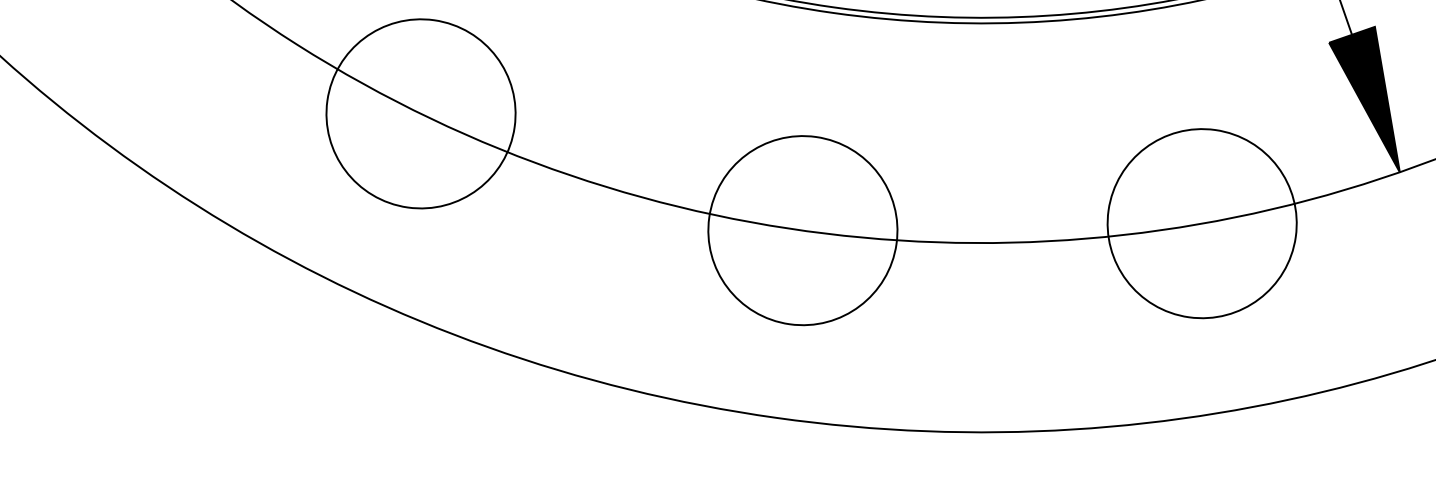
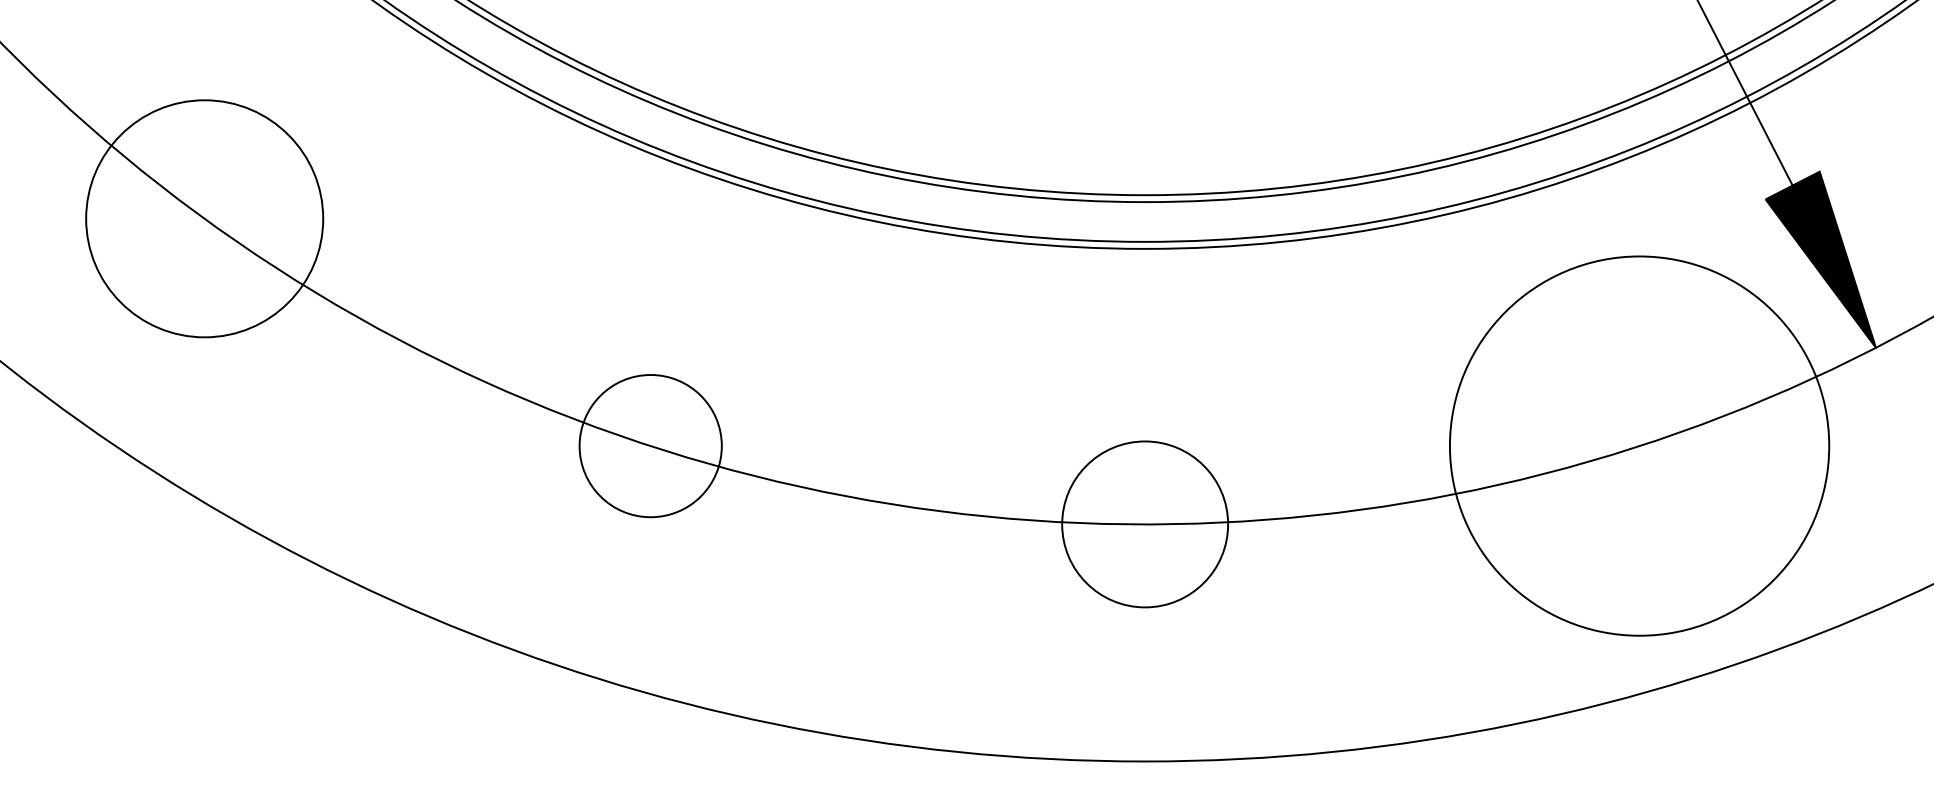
circle: (420, 113) -> (650, 445), size x0.6
circle: (1202, 223) -> (1639, 445), size x1.6
circle: (802, 229) -> (1144, 523), size x0.7

